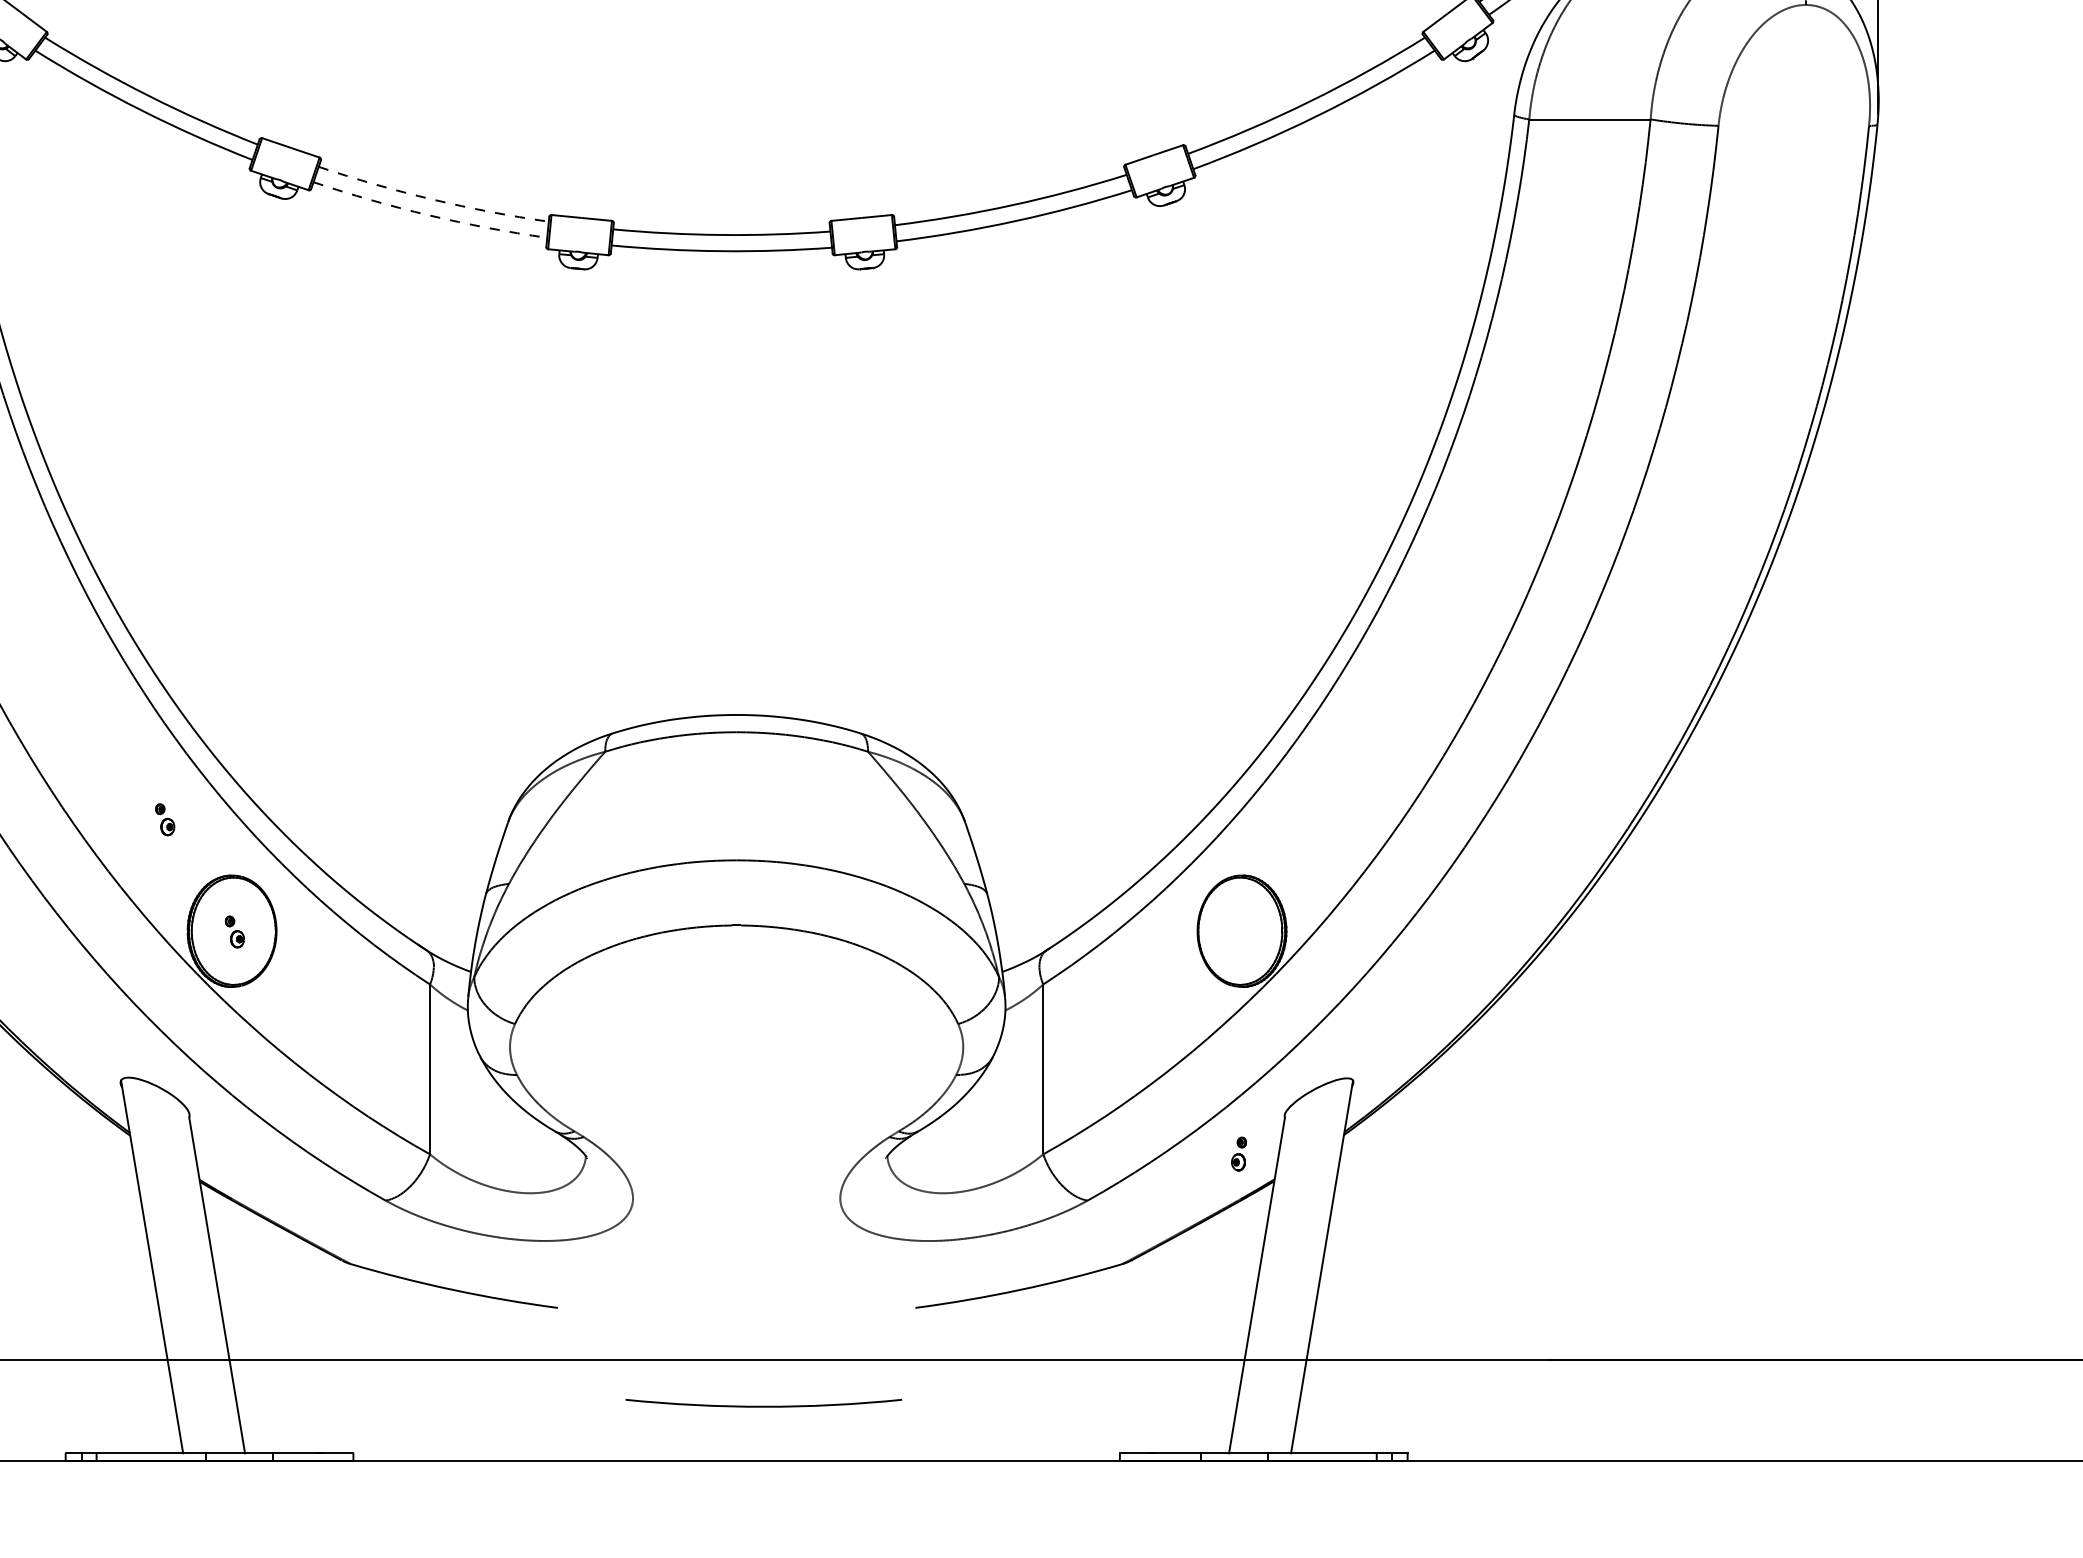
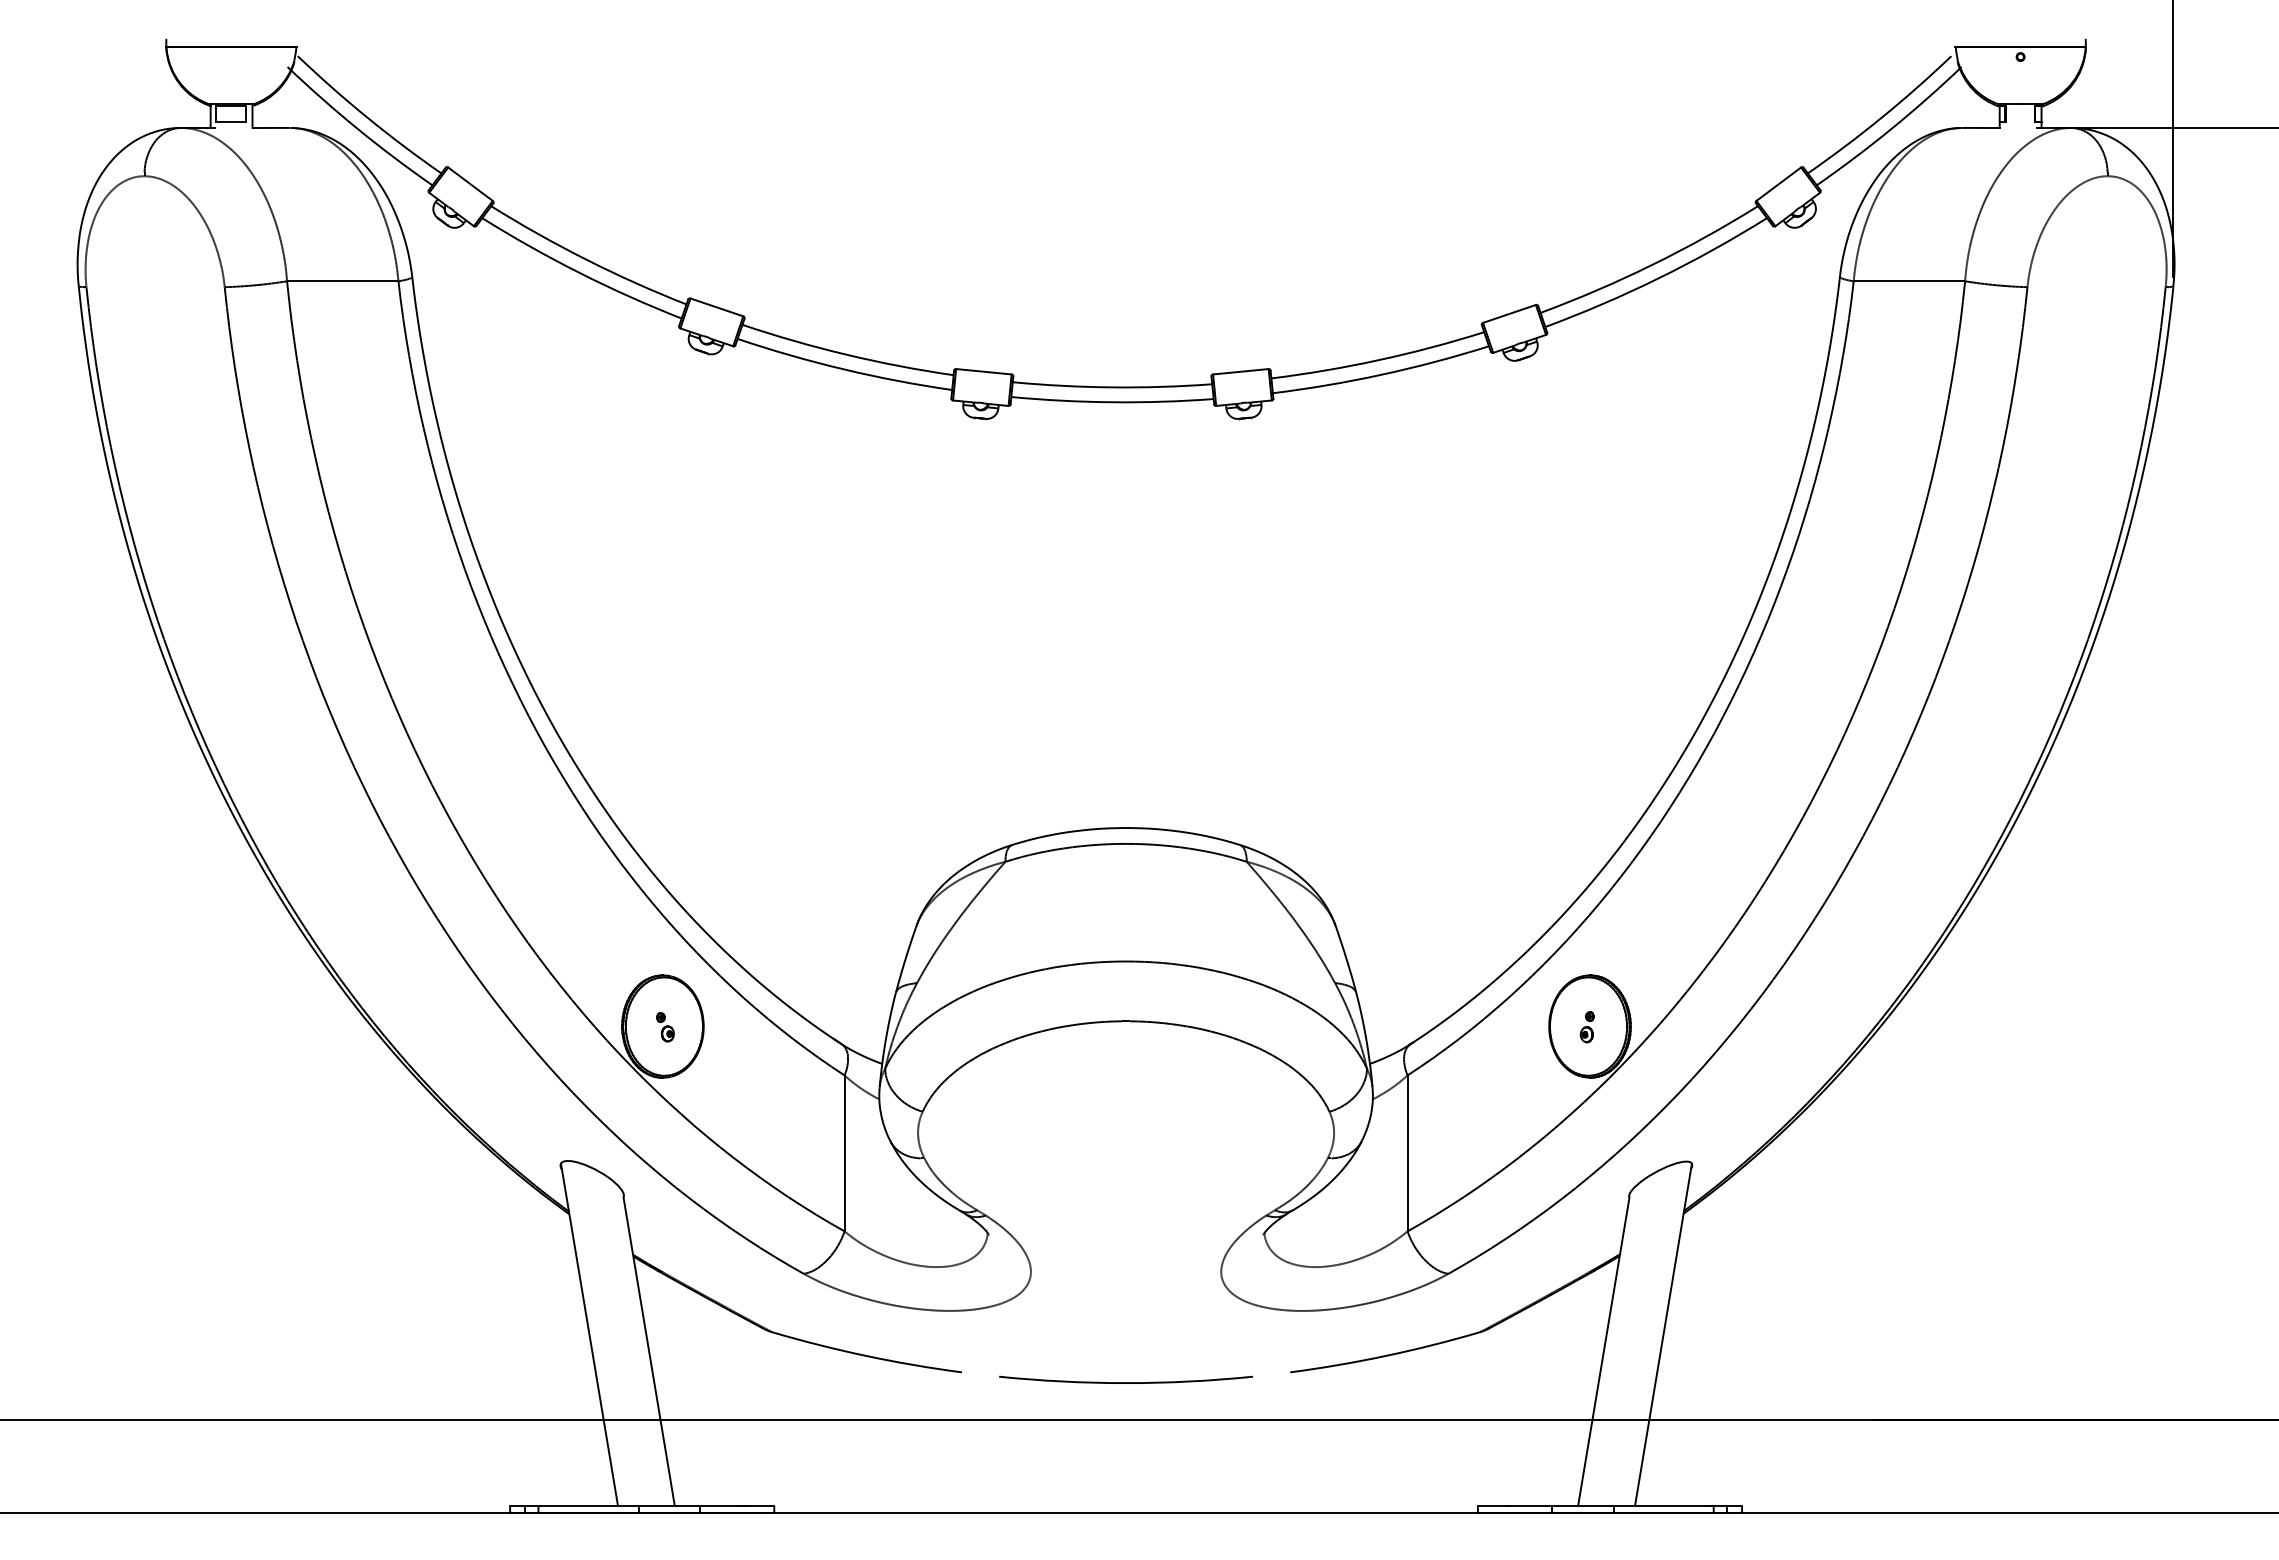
arc: (432, 199) -> (846, 354), dashed -> solid
arc: (428, 215) -> (843, 369), dashed -> solid
part: (165, 820) -> (601, 924), removed
part: (1238, 1154) -> (1586, 1027), moved
arc: (763, 1406) -> (1125, 1382), moved

